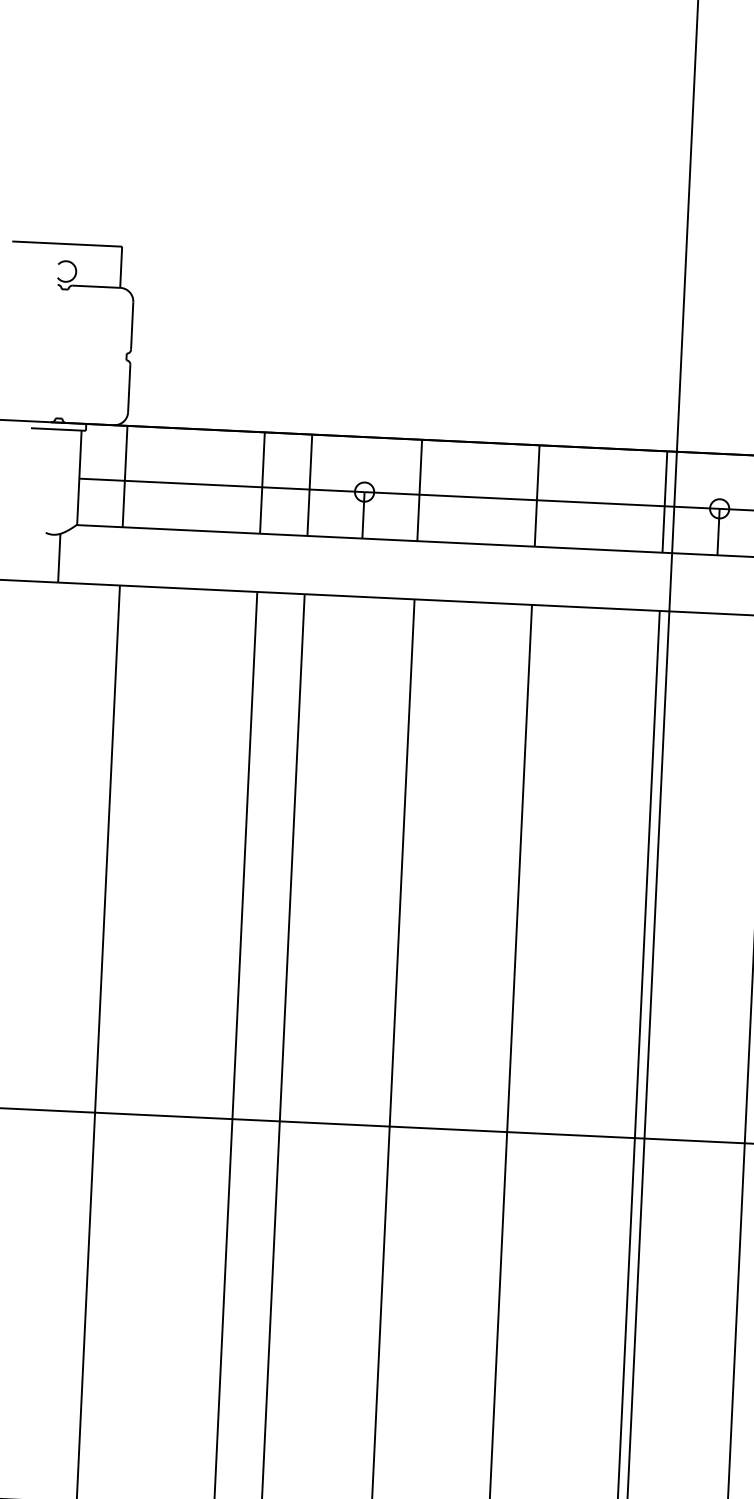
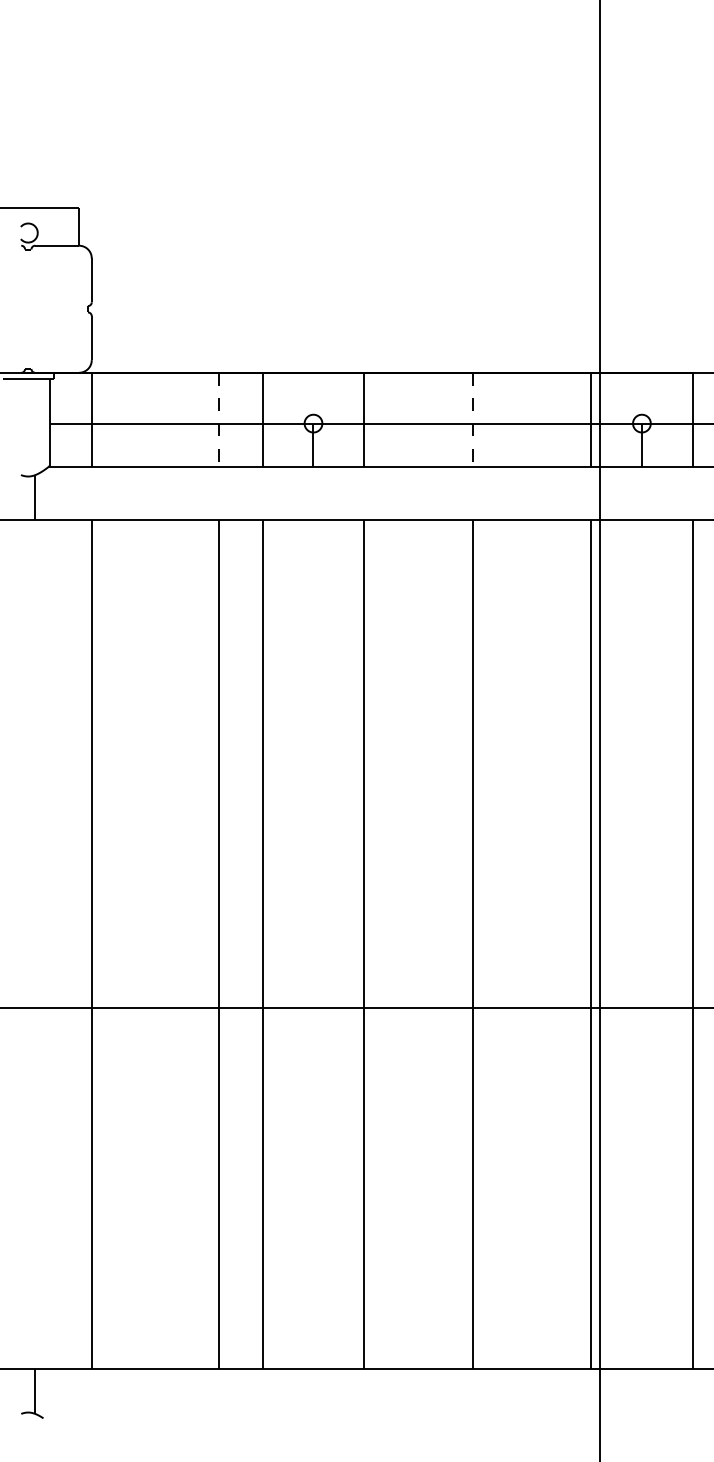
line: (262, 482) -> (218, 419), solid -> dashed
line: (536, 495) -> (472, 419), solid -> dashed

